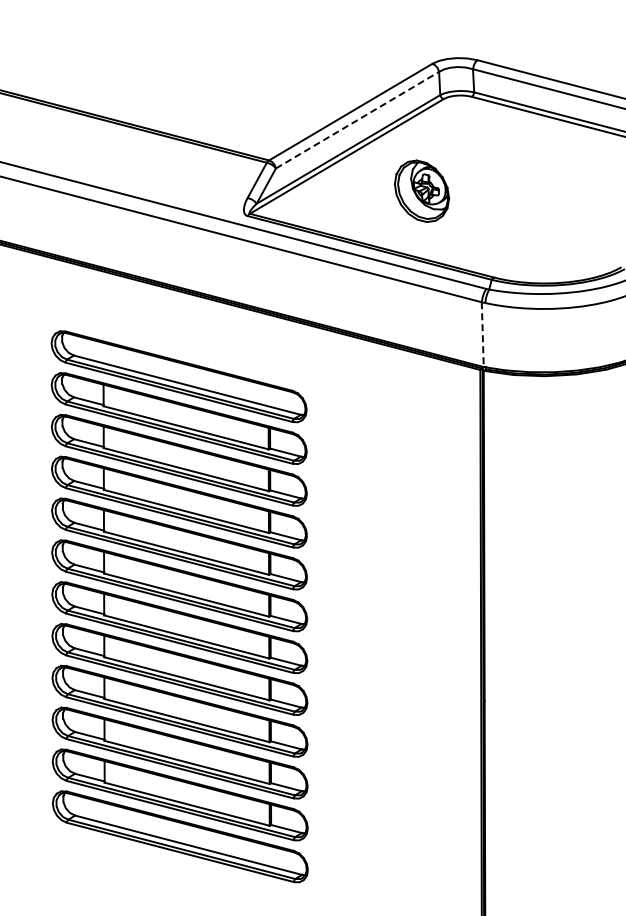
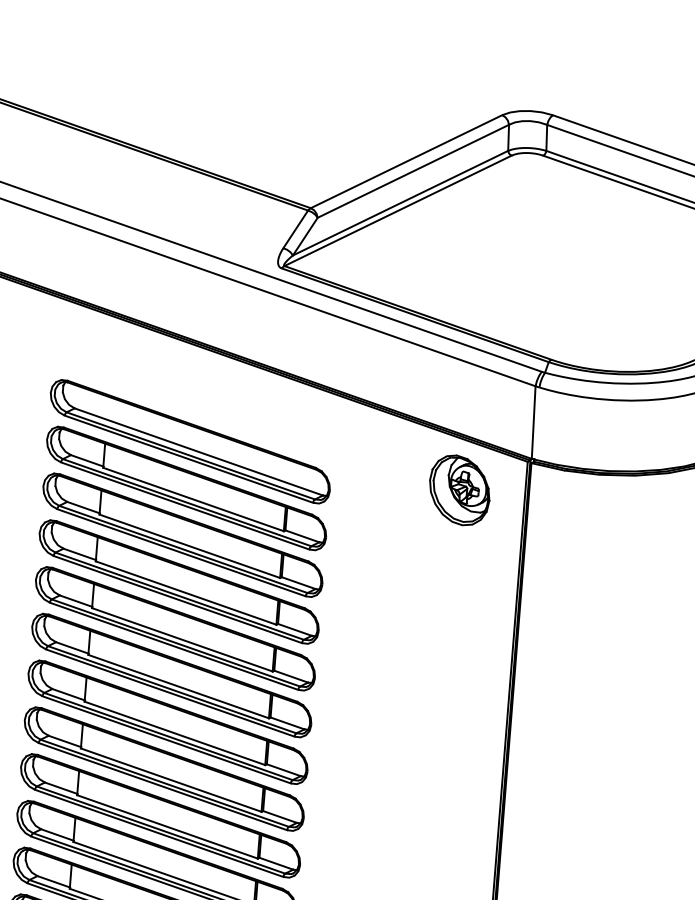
line: (357, 120) -> (413, 171), dashed -> solid
part: (422, 190) -> (460, 489), moved
line: (482, 335) -> (533, 423), dashed -> solid

